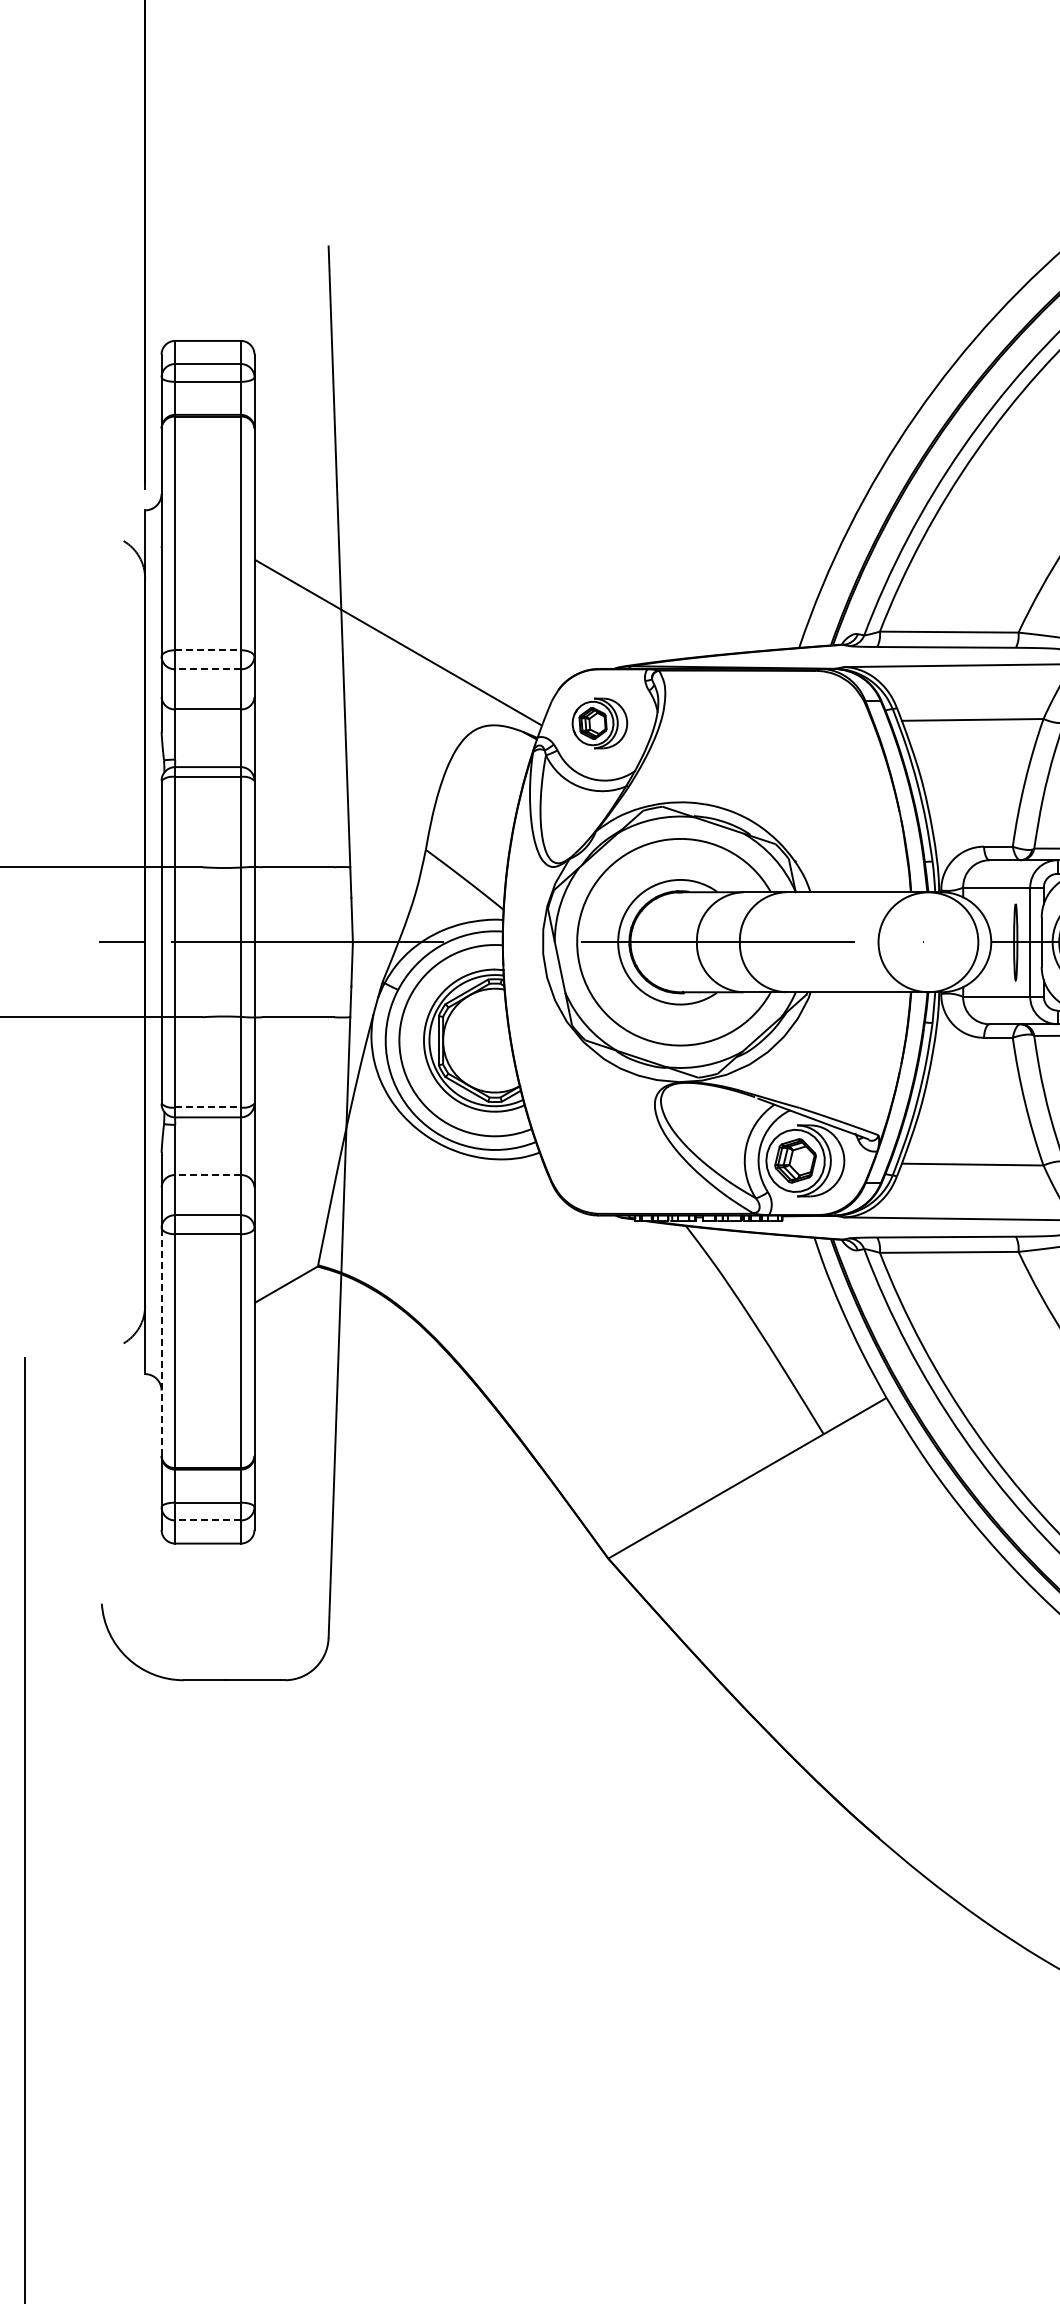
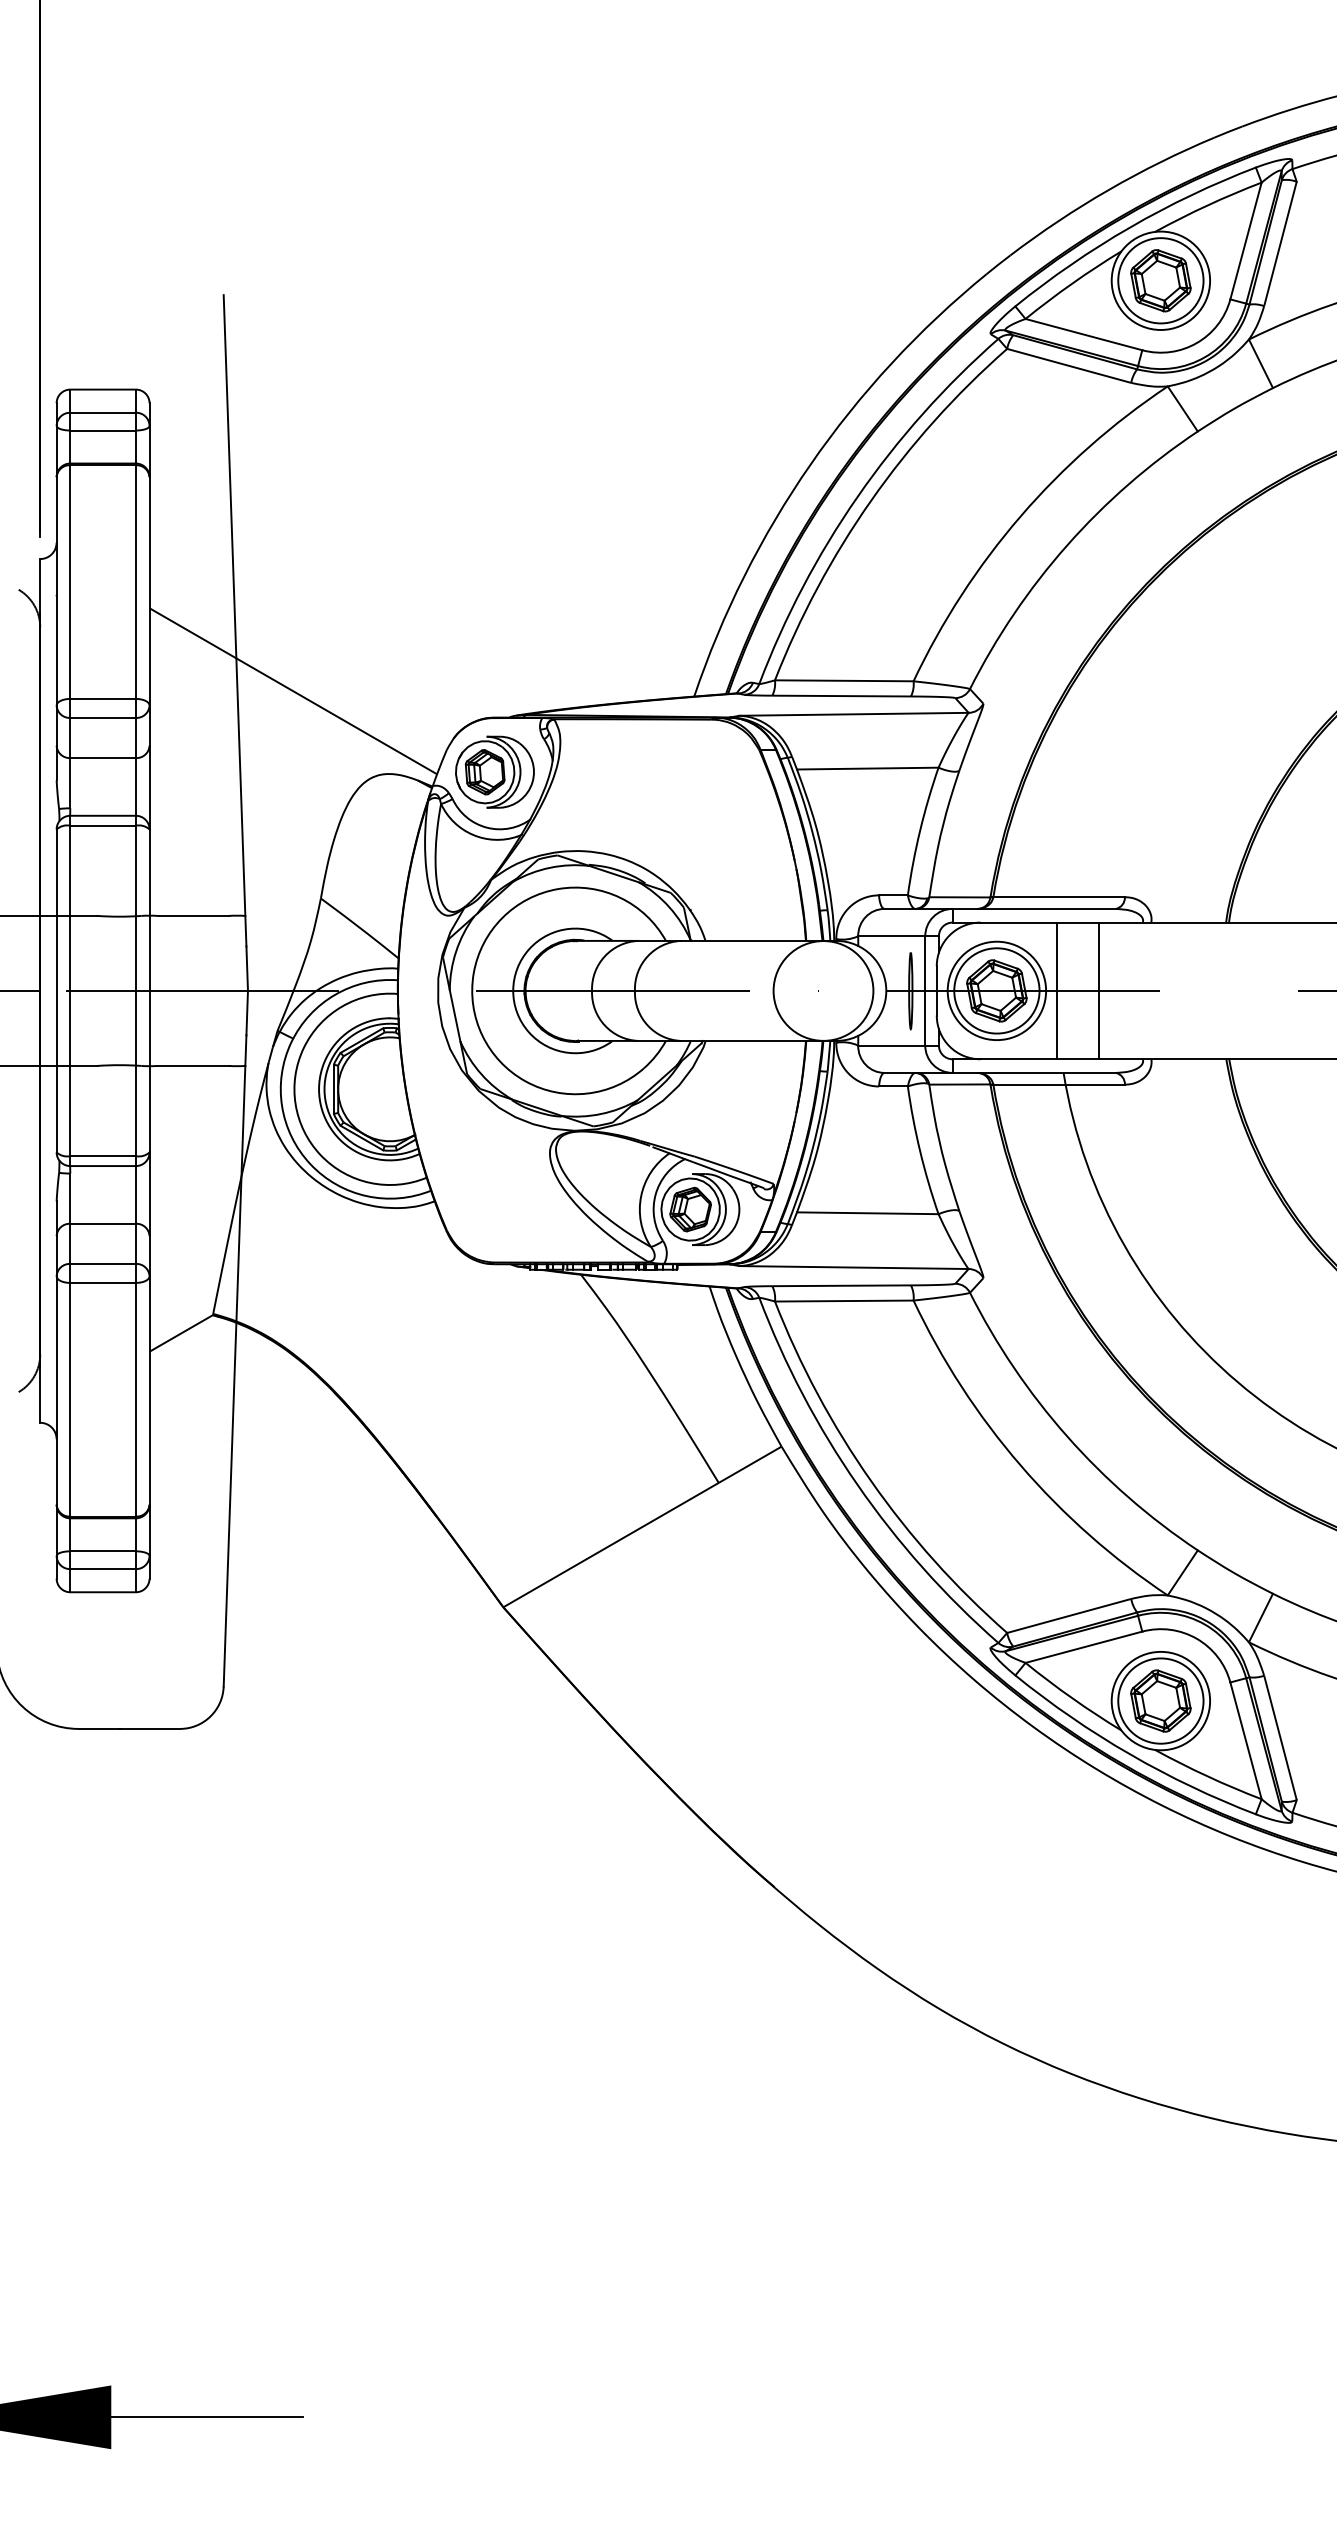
line: (208, 649) -> (103, 698), dashed -> solid
line: (208, 668) -> (103, 717), dashed -> solid
part: (599, 722) -> (494, 771), size x1.43
line: (208, 1107) -> (103, 1156), dashed -> solid
line: (208, 1174) -> (103, 1223), dashed -> solid
line: (161, 1340) -> (56, 1389), dashed -> solid
line: (208, 1520) -> (103, 1569), dashed -> solid

